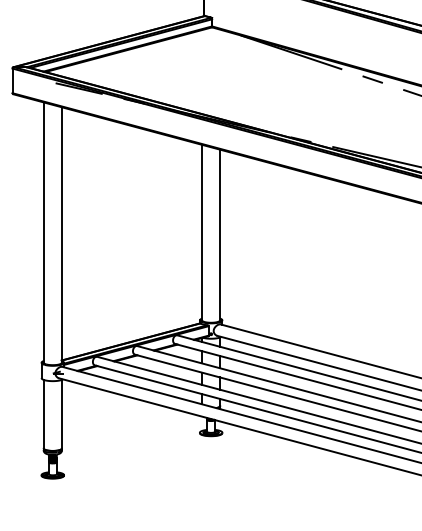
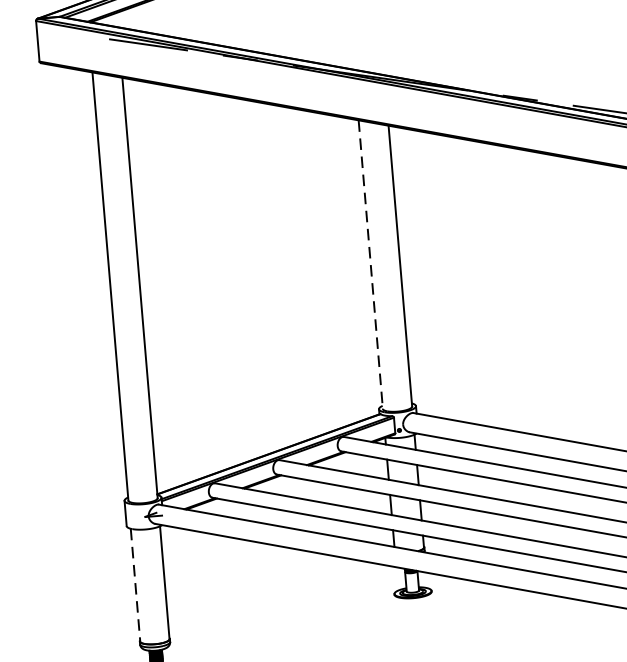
line: (202, 232) -> (371, 264), solid -> dashed
line: (43, 414) -> (134, 585), solid -> dashed

